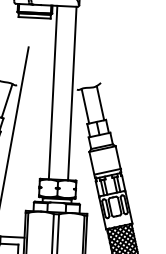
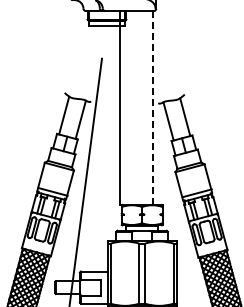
line: (52, 92) -> (119, 107), moved
line: (72, 93) -> (153, 107), solid -> dashed

